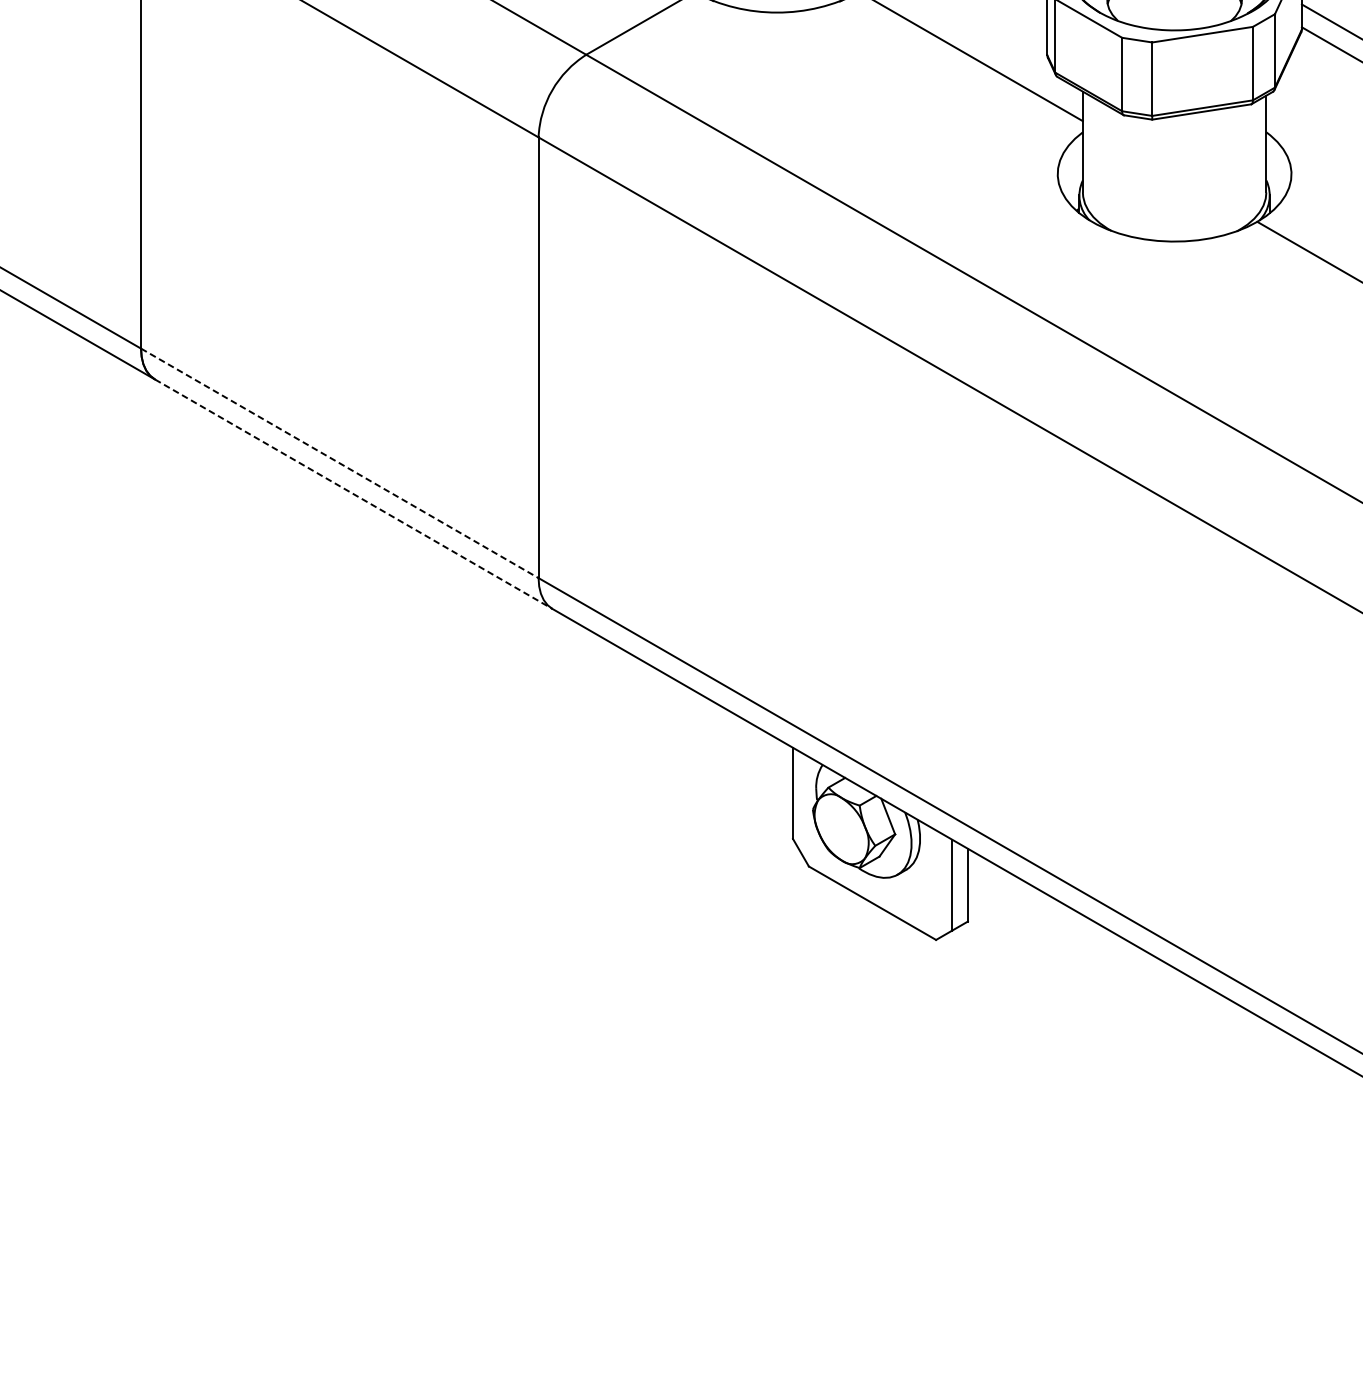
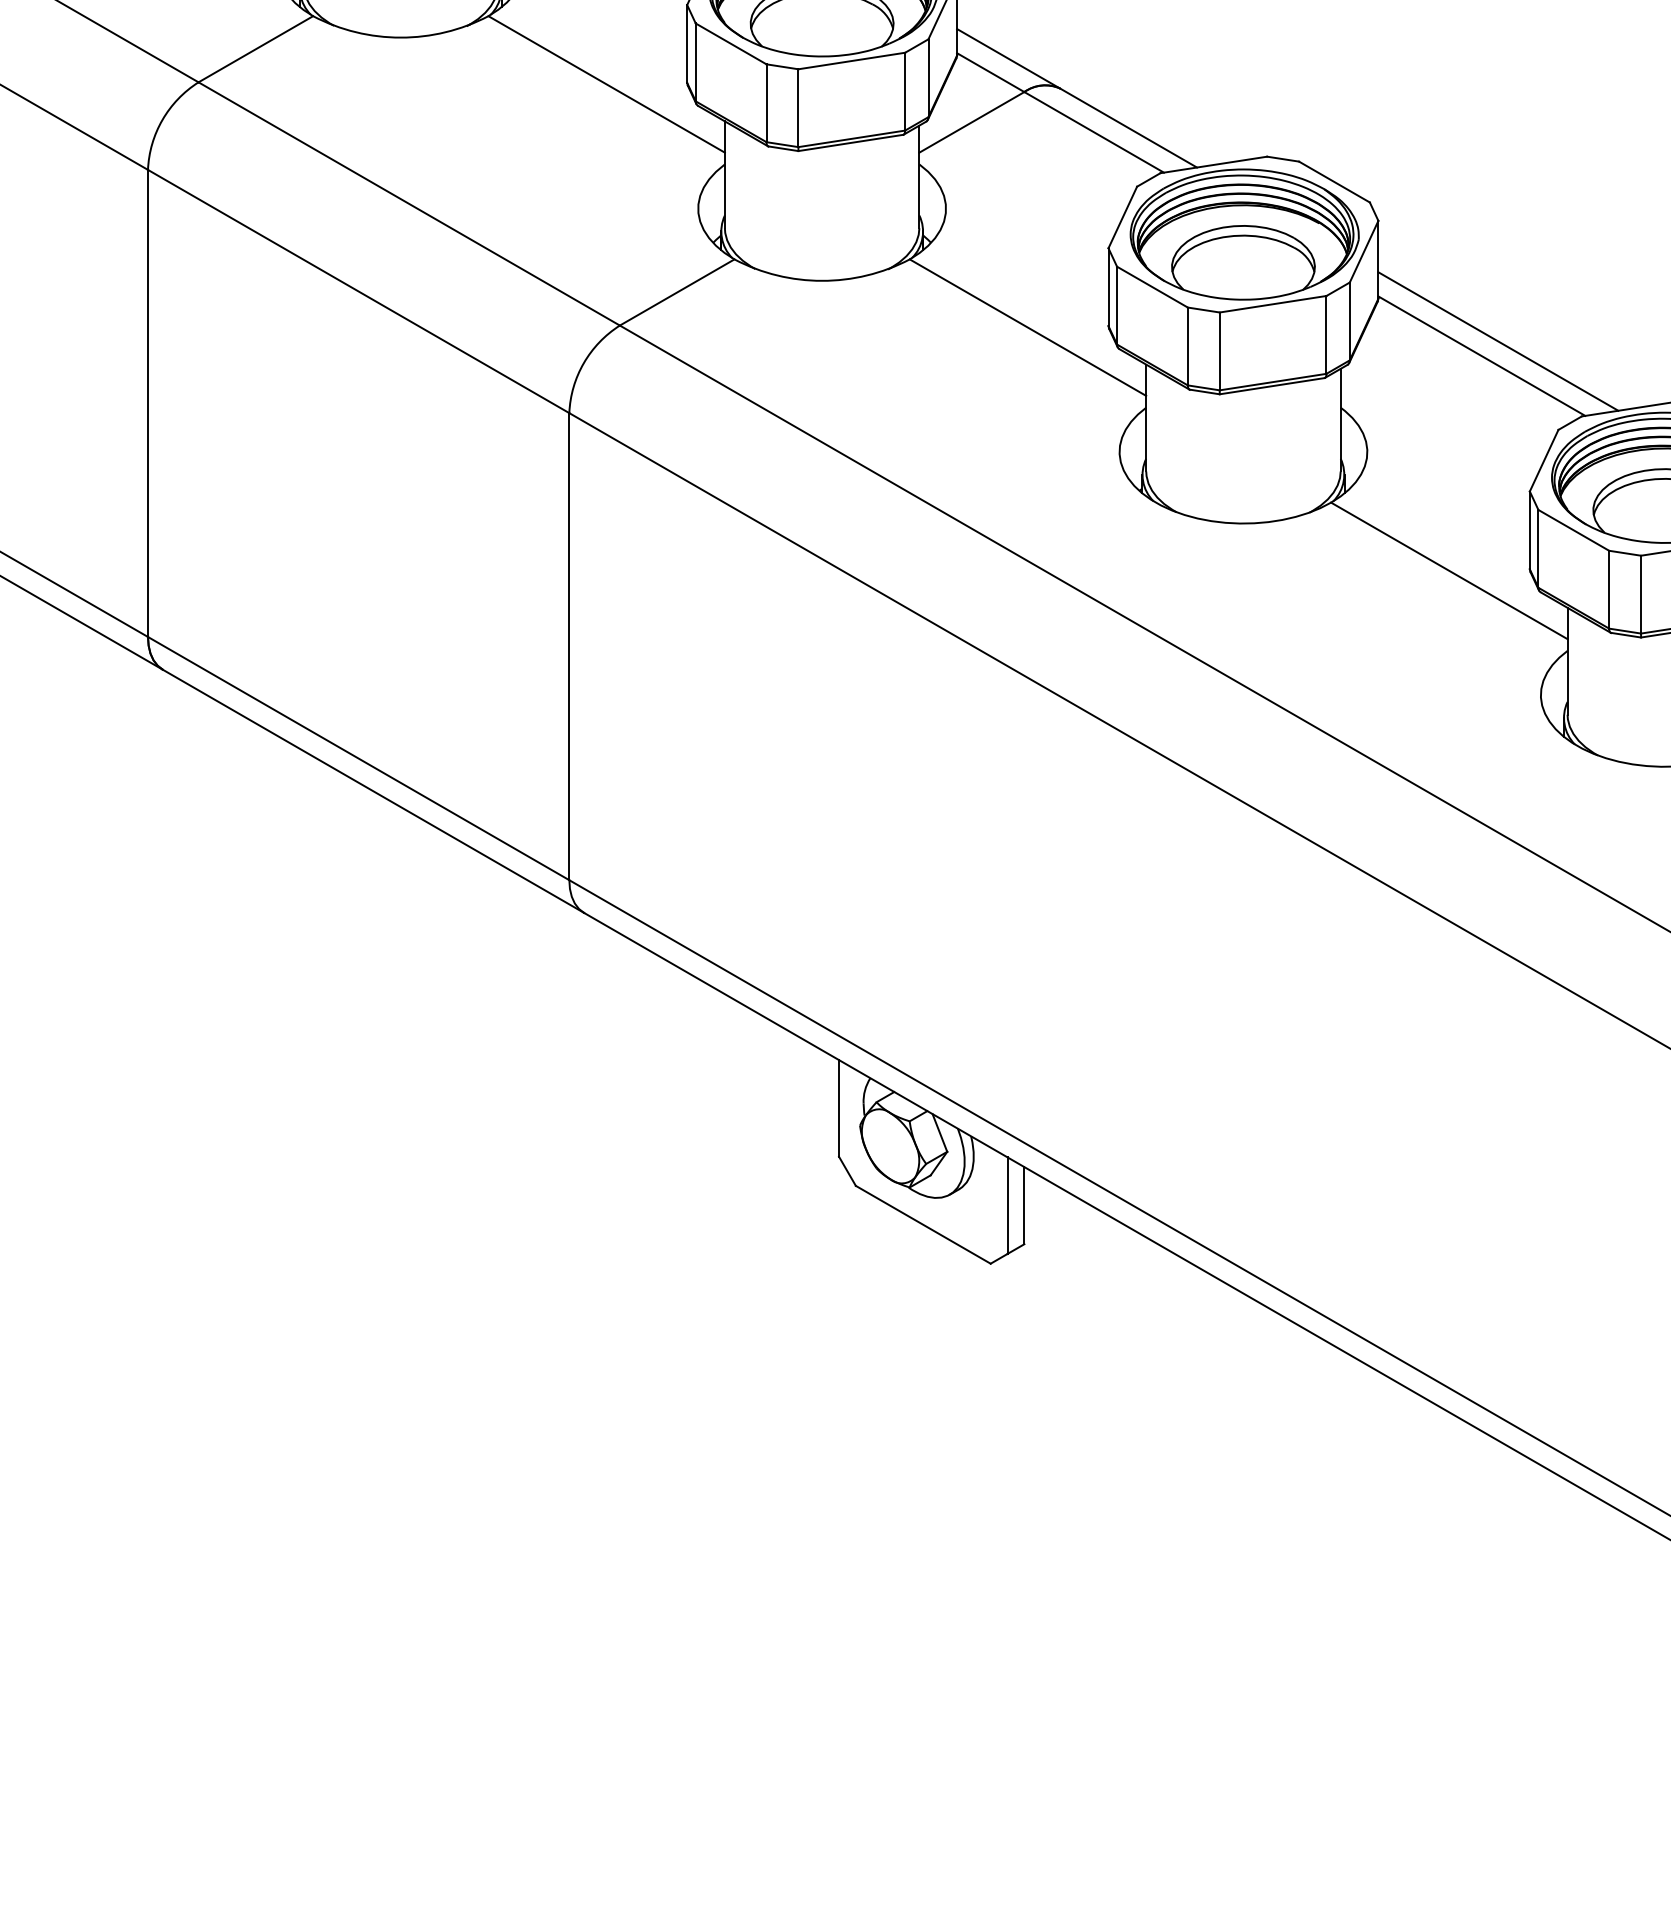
line: (340, 463) -> (359, 758), dashed -> solid
line: (353, 494) -> (373, 791), dashed -> solid

